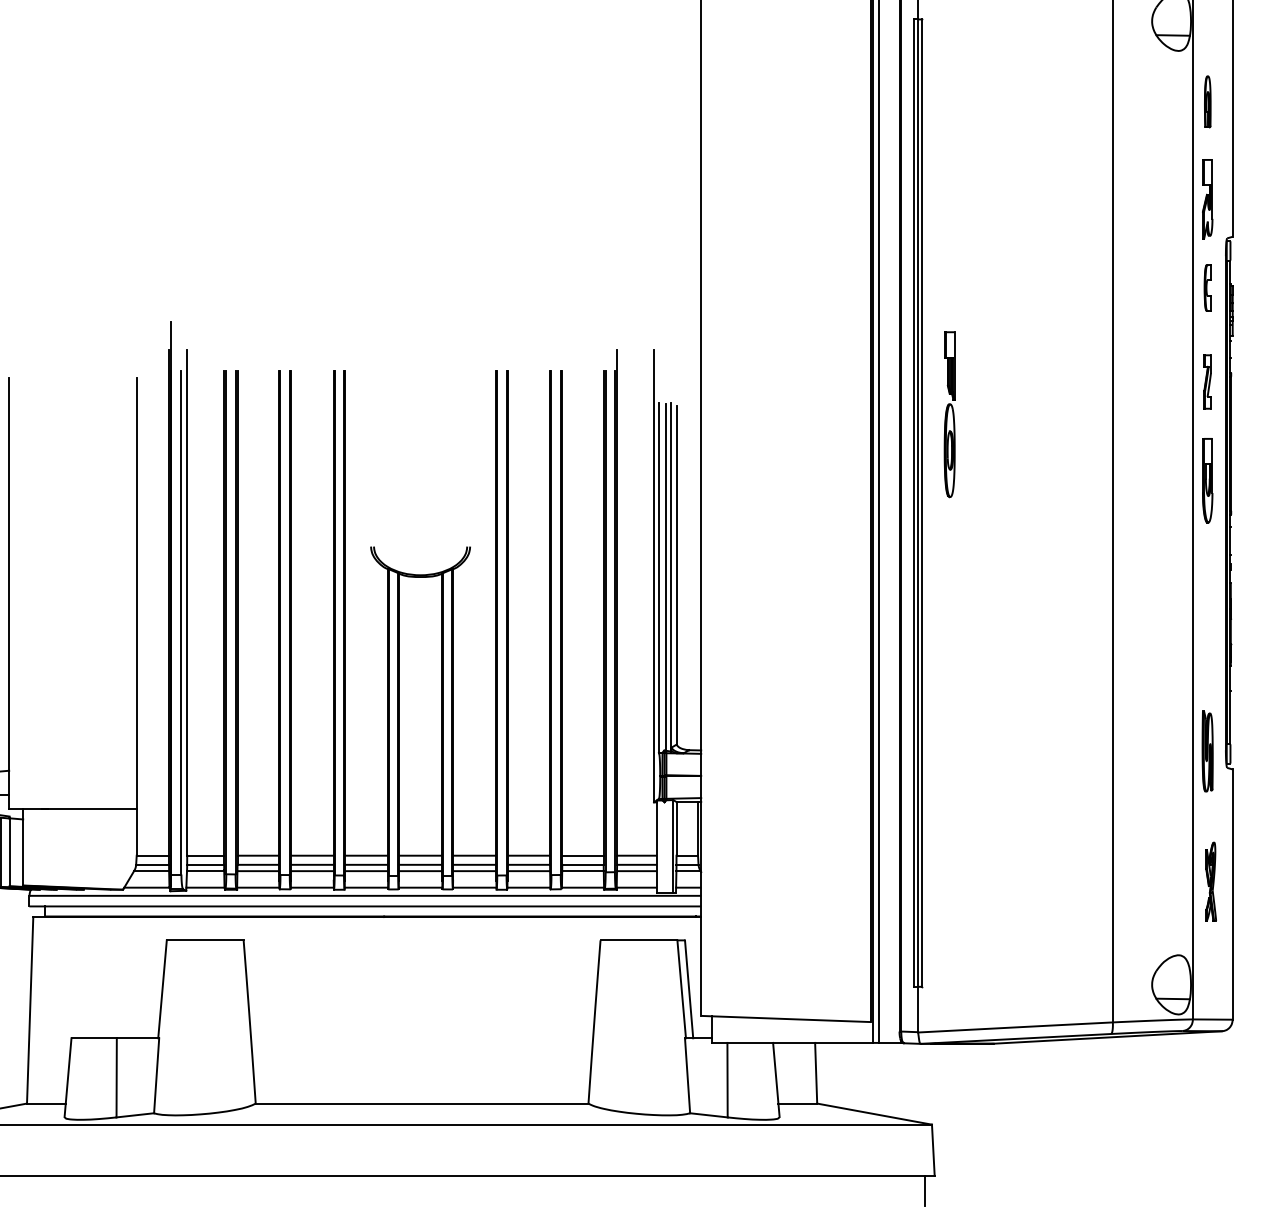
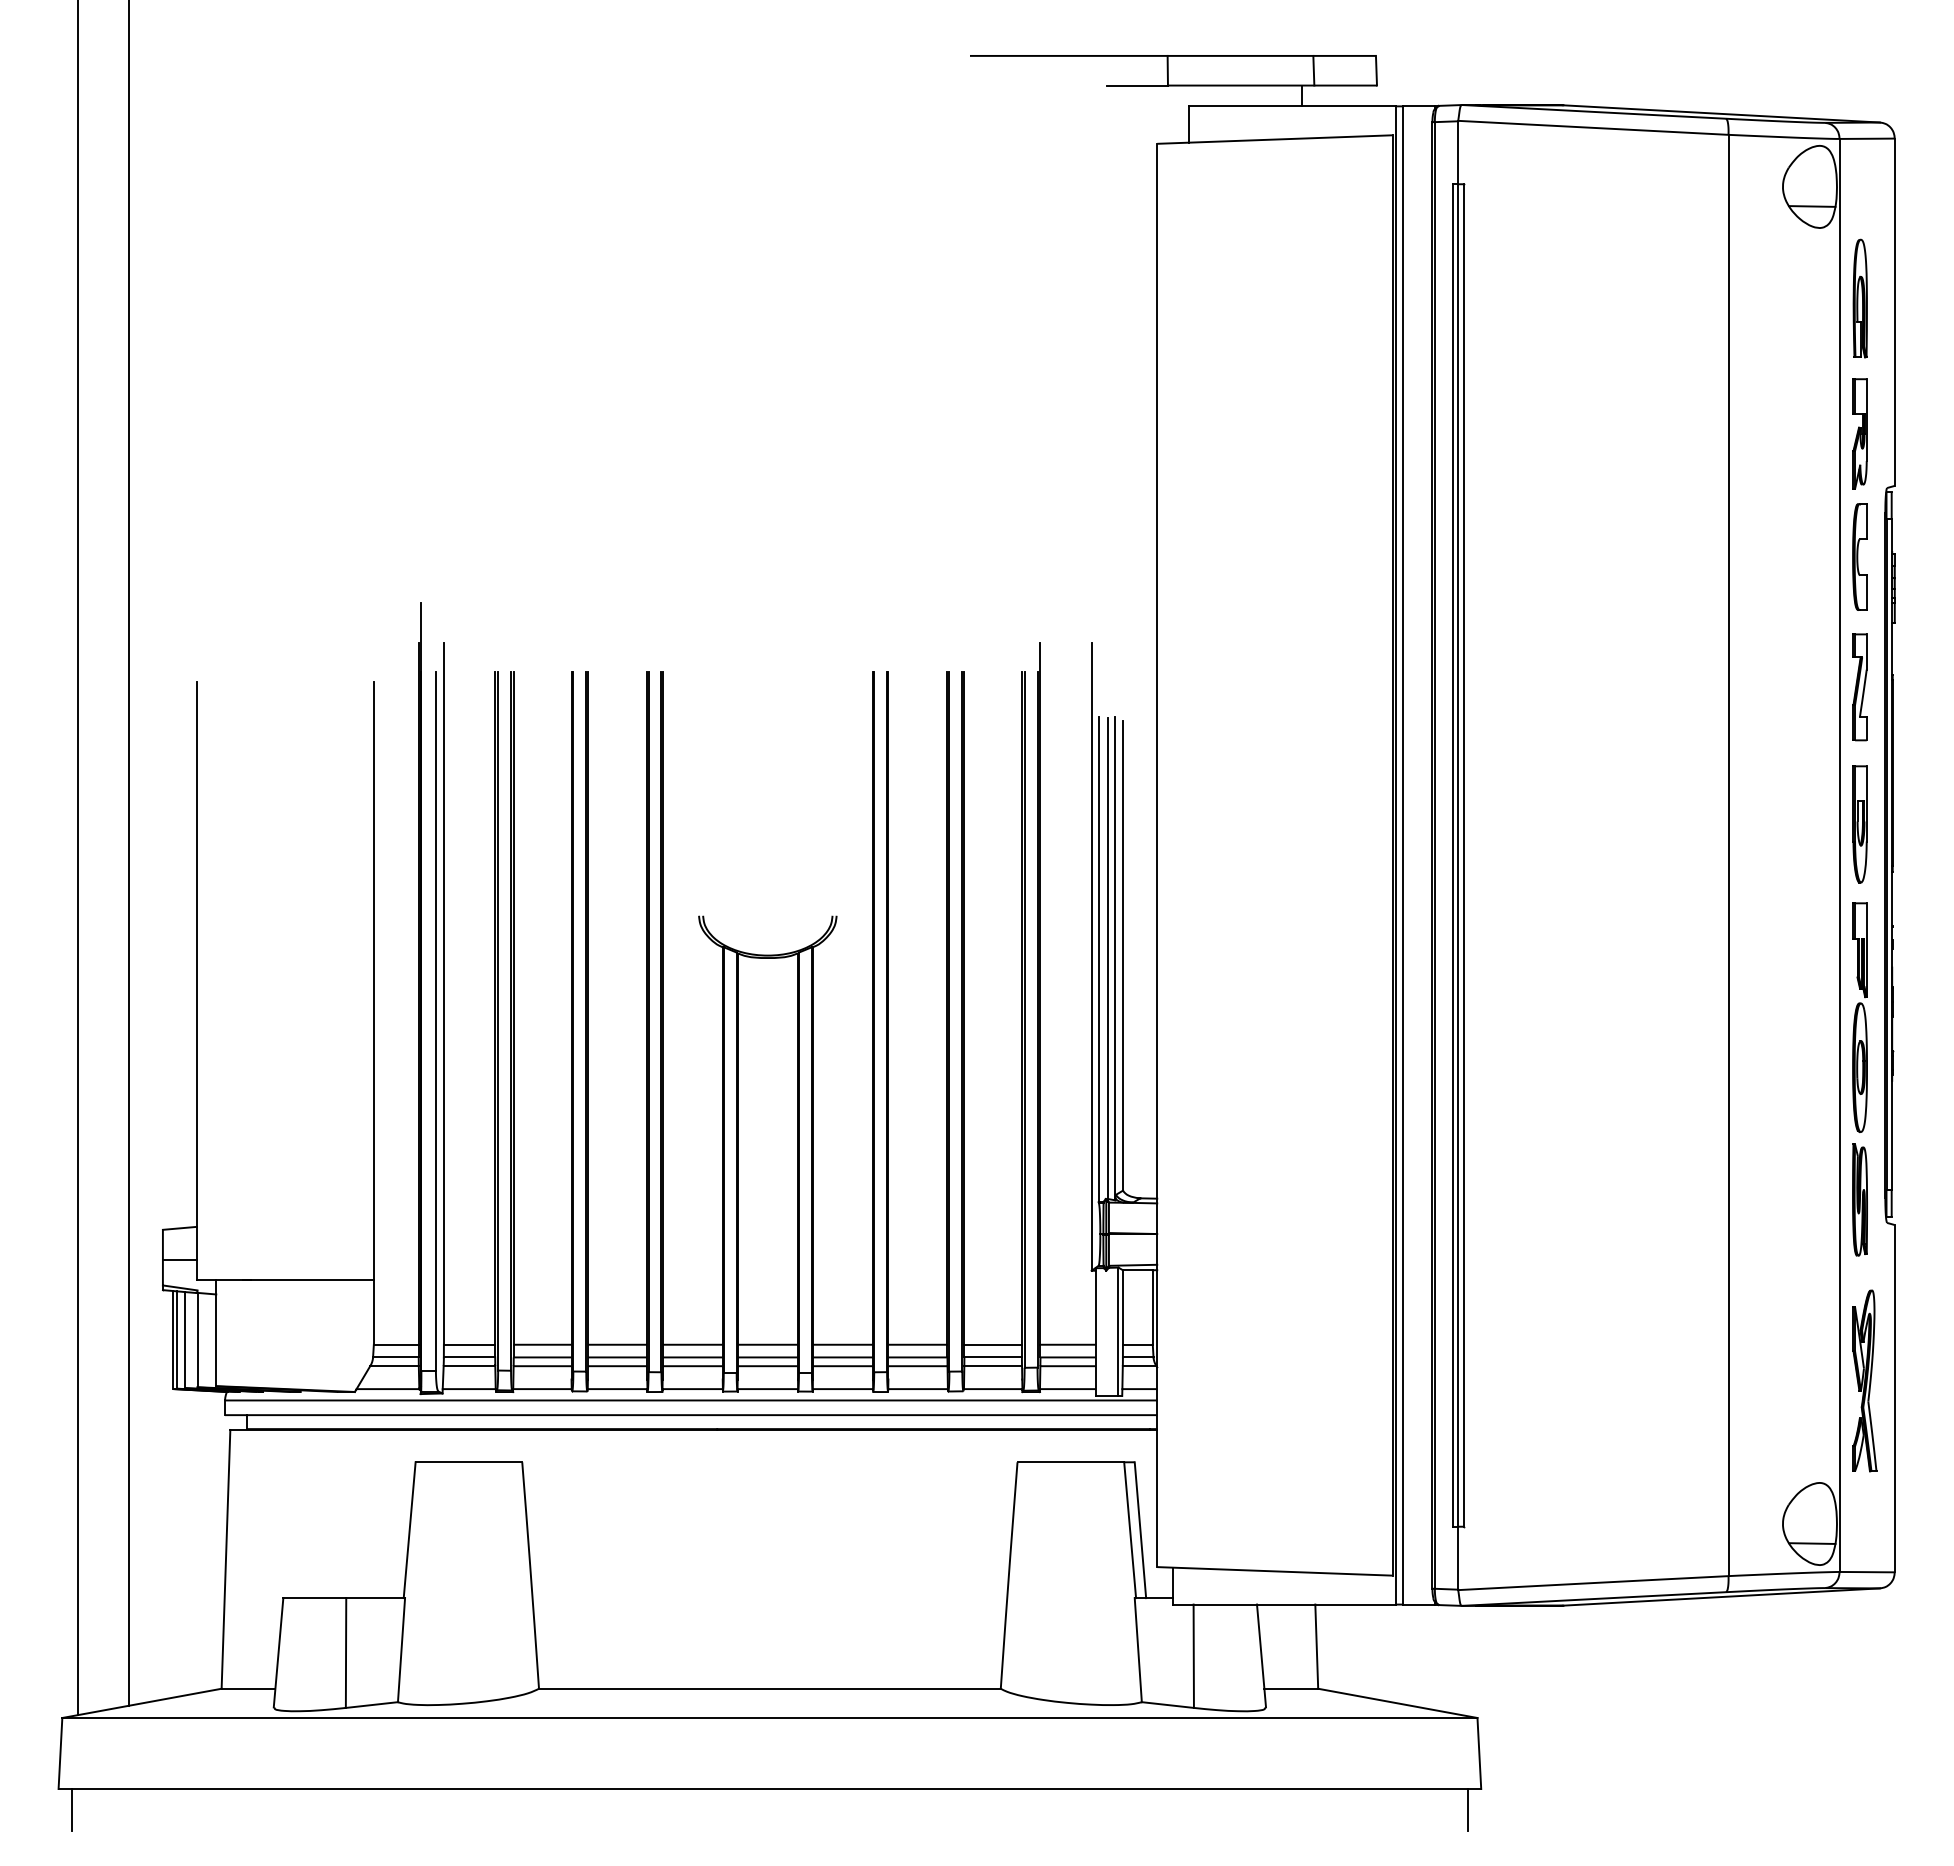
part: (1207, 101) -> (1859, 298), size x1.67
part: (1207, 287) -> (1859, 556), size x1.67
part: (1207, 382) -> (1859, 687), size x1.43
part: (949, 414) -> (1859, 1017), moved
part: (1210, 881) -> (1864, 1380), size x1.67

